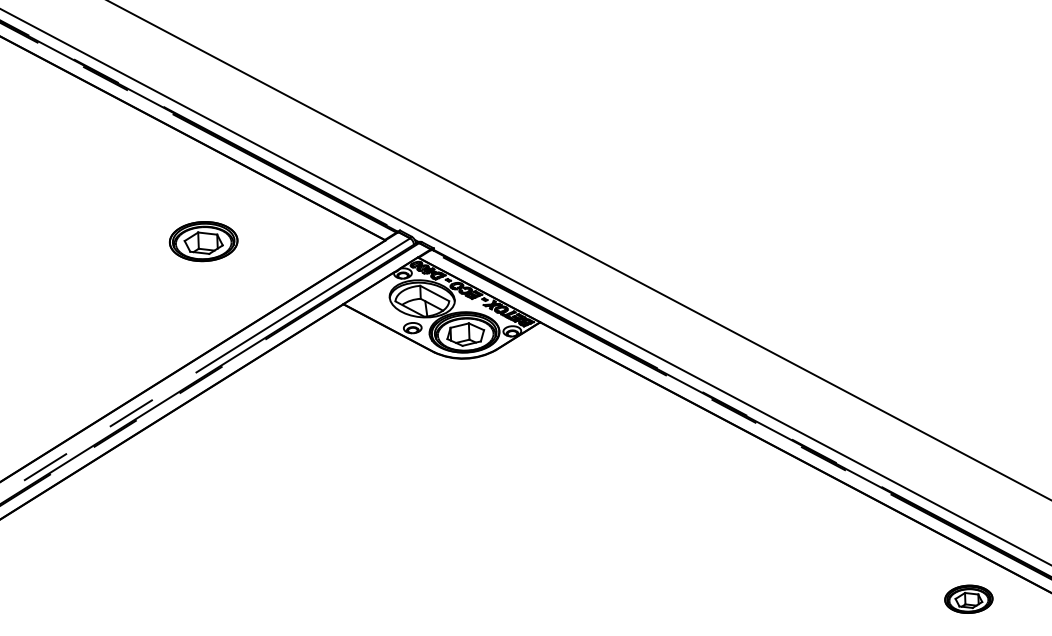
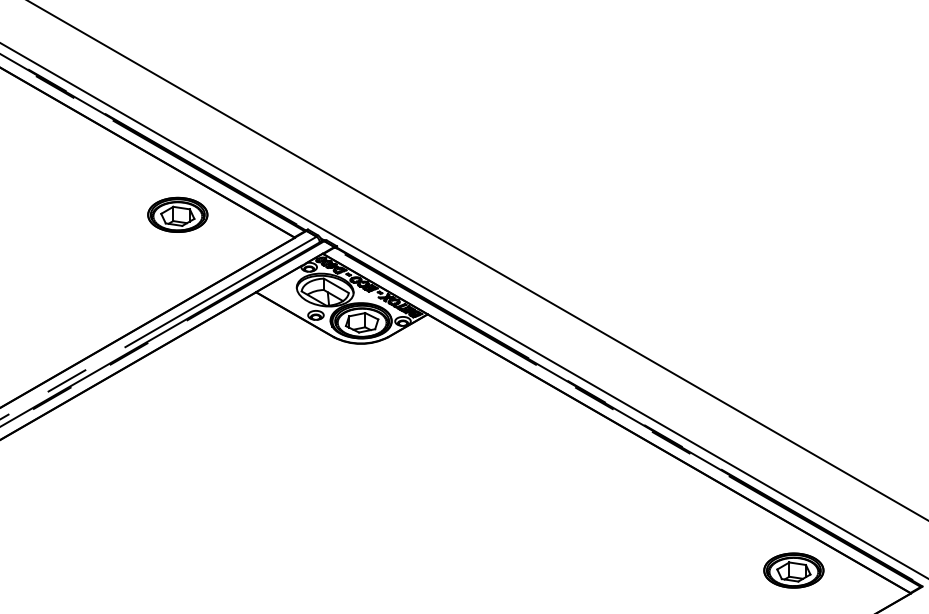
part: (203, 241) -> (177, 214), moved
part: (968, 599) -> (793, 570), size x1.43

